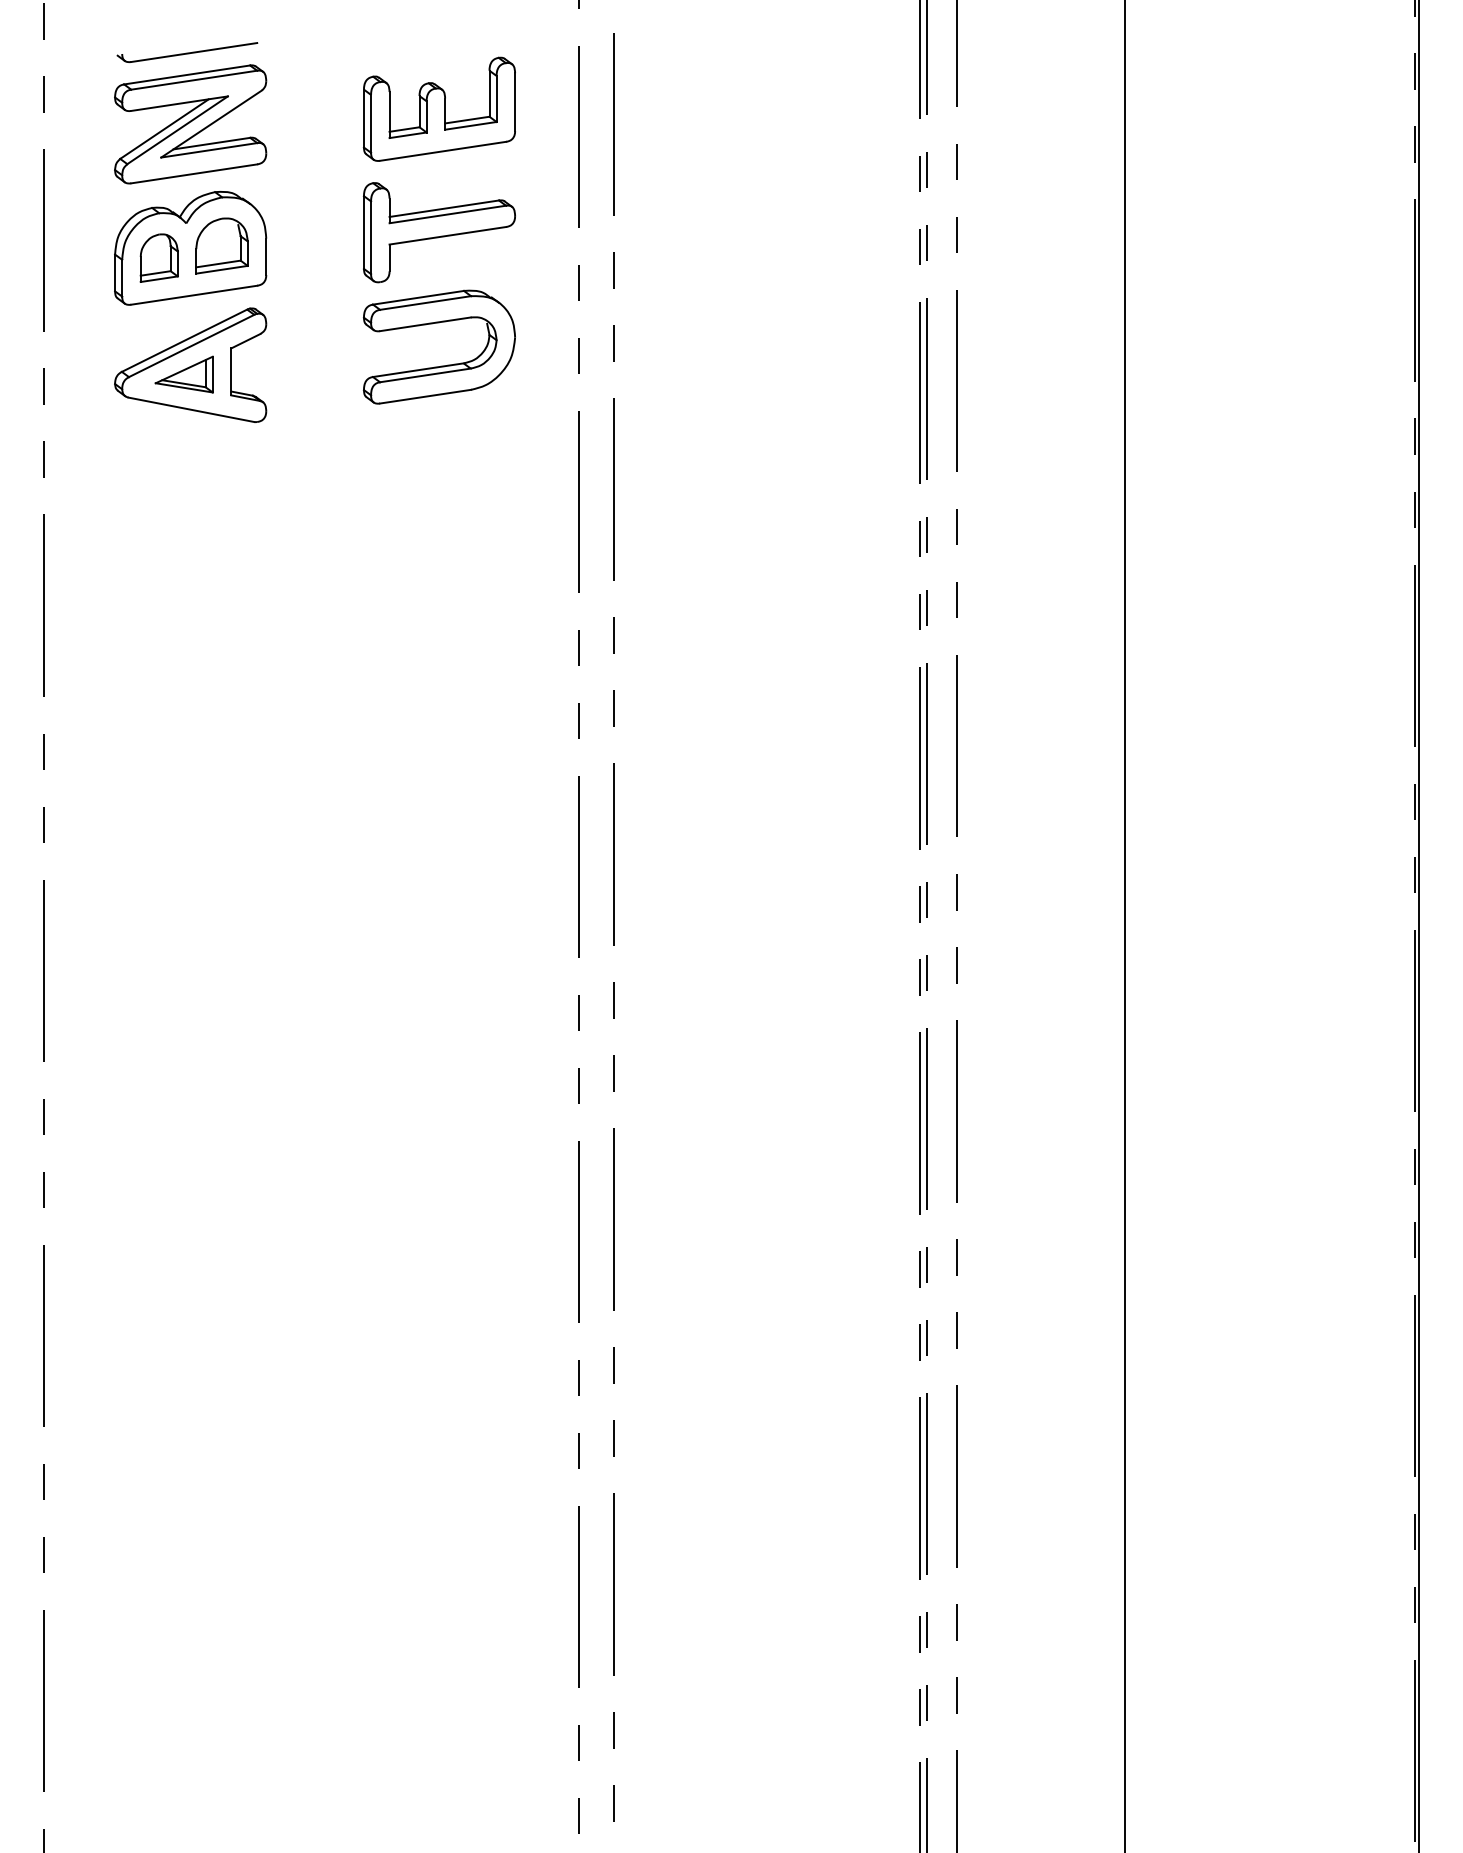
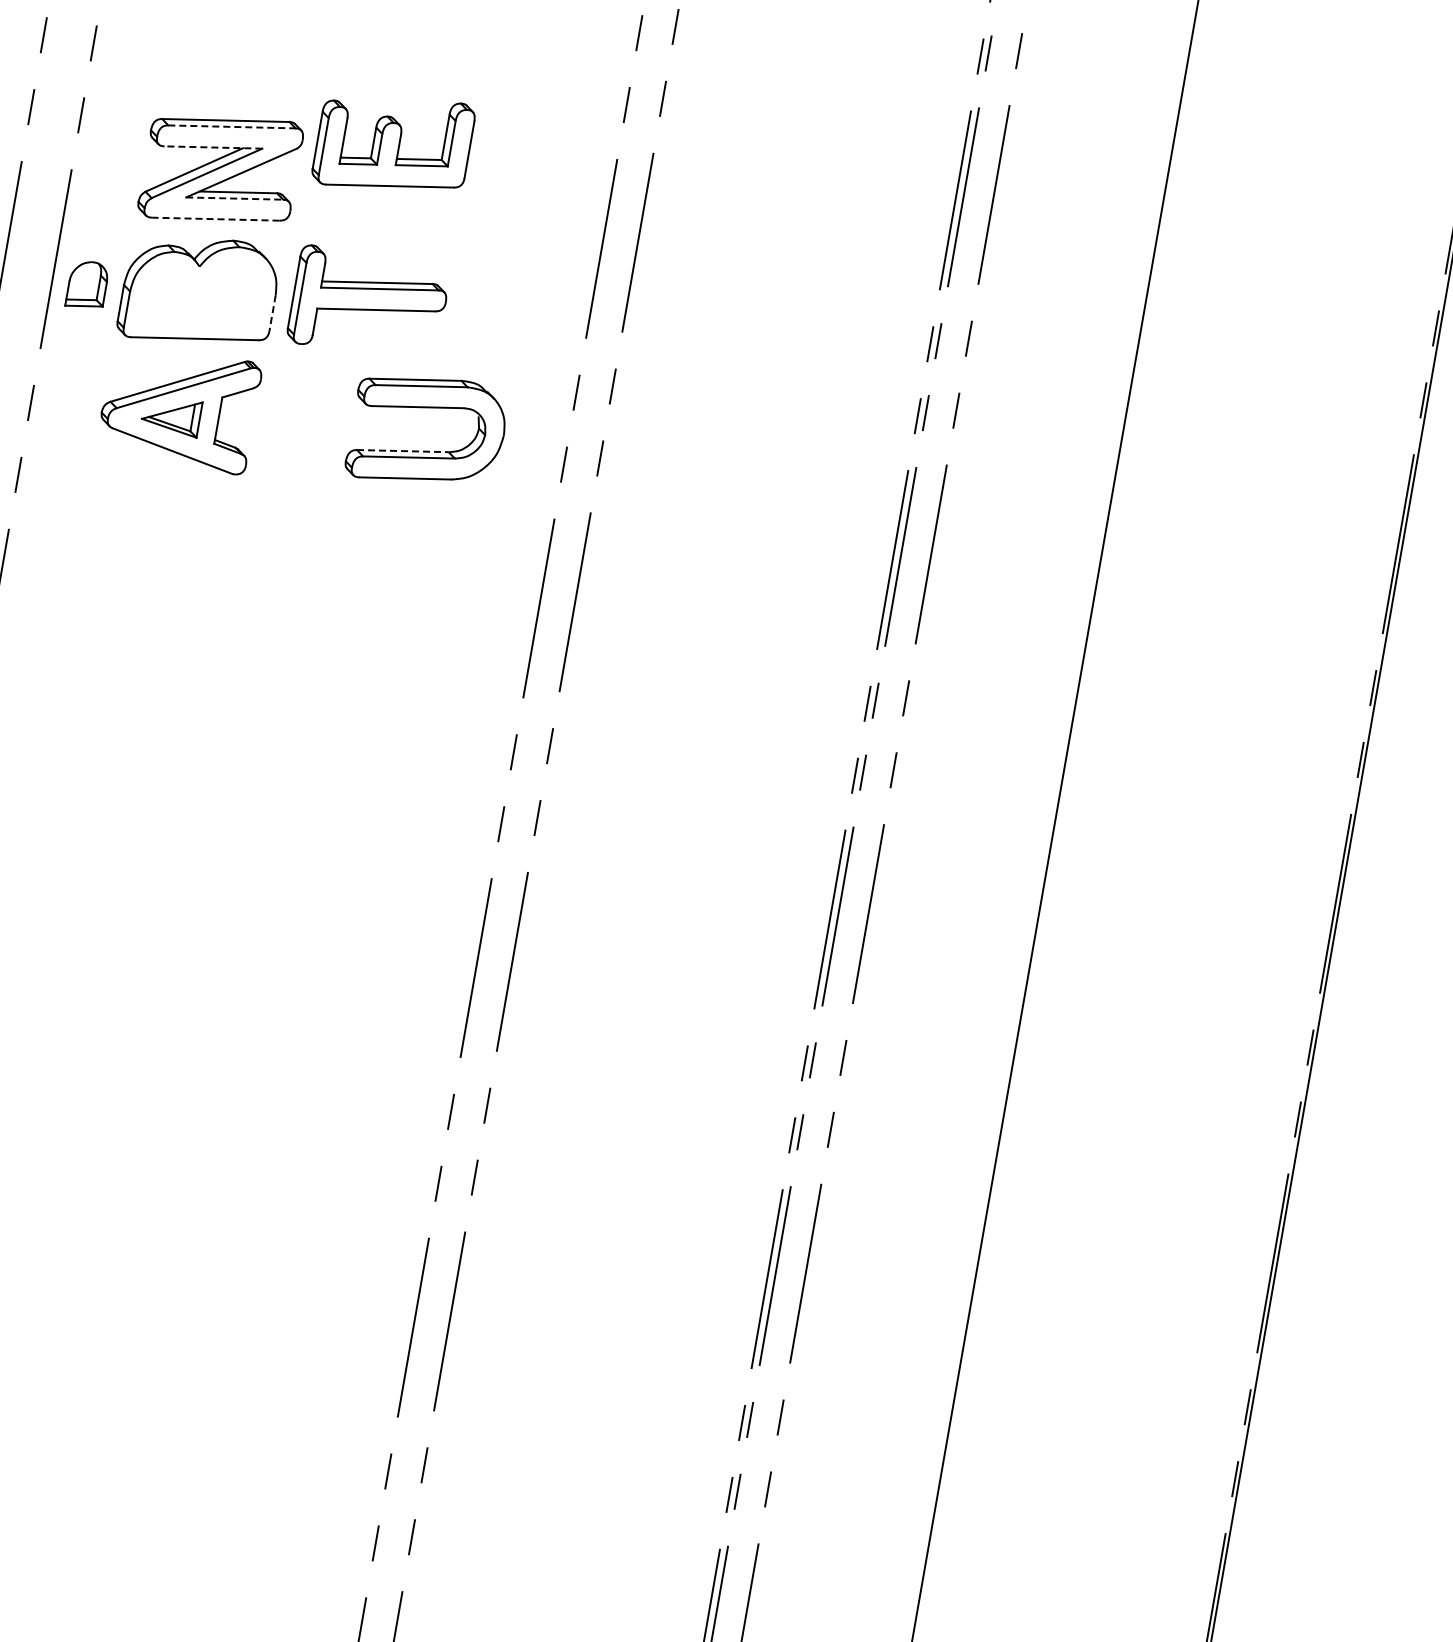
part: (187, 52) -> (230, 98), removed
line: (194, 80) -> (232, 127), solid -> dashed
line: (179, 103) -> (213, 147), solid -> dashed
part: (438, 108) -> (392, 143), moved
line: (209, 150) -> (234, 198), solid -> dashed
line: (194, 173) -> (216, 218), solid -> dashed
part: (438, 232) -> (367, 305), moved
part: (221, 245) -> (230, 294), removed
part: (158, 257) -> (86, 284), moved
line: (266, 257) -> (272, 313), solid -> dashed
line: (418, 370) -> (402, 451), solid -> dashed

